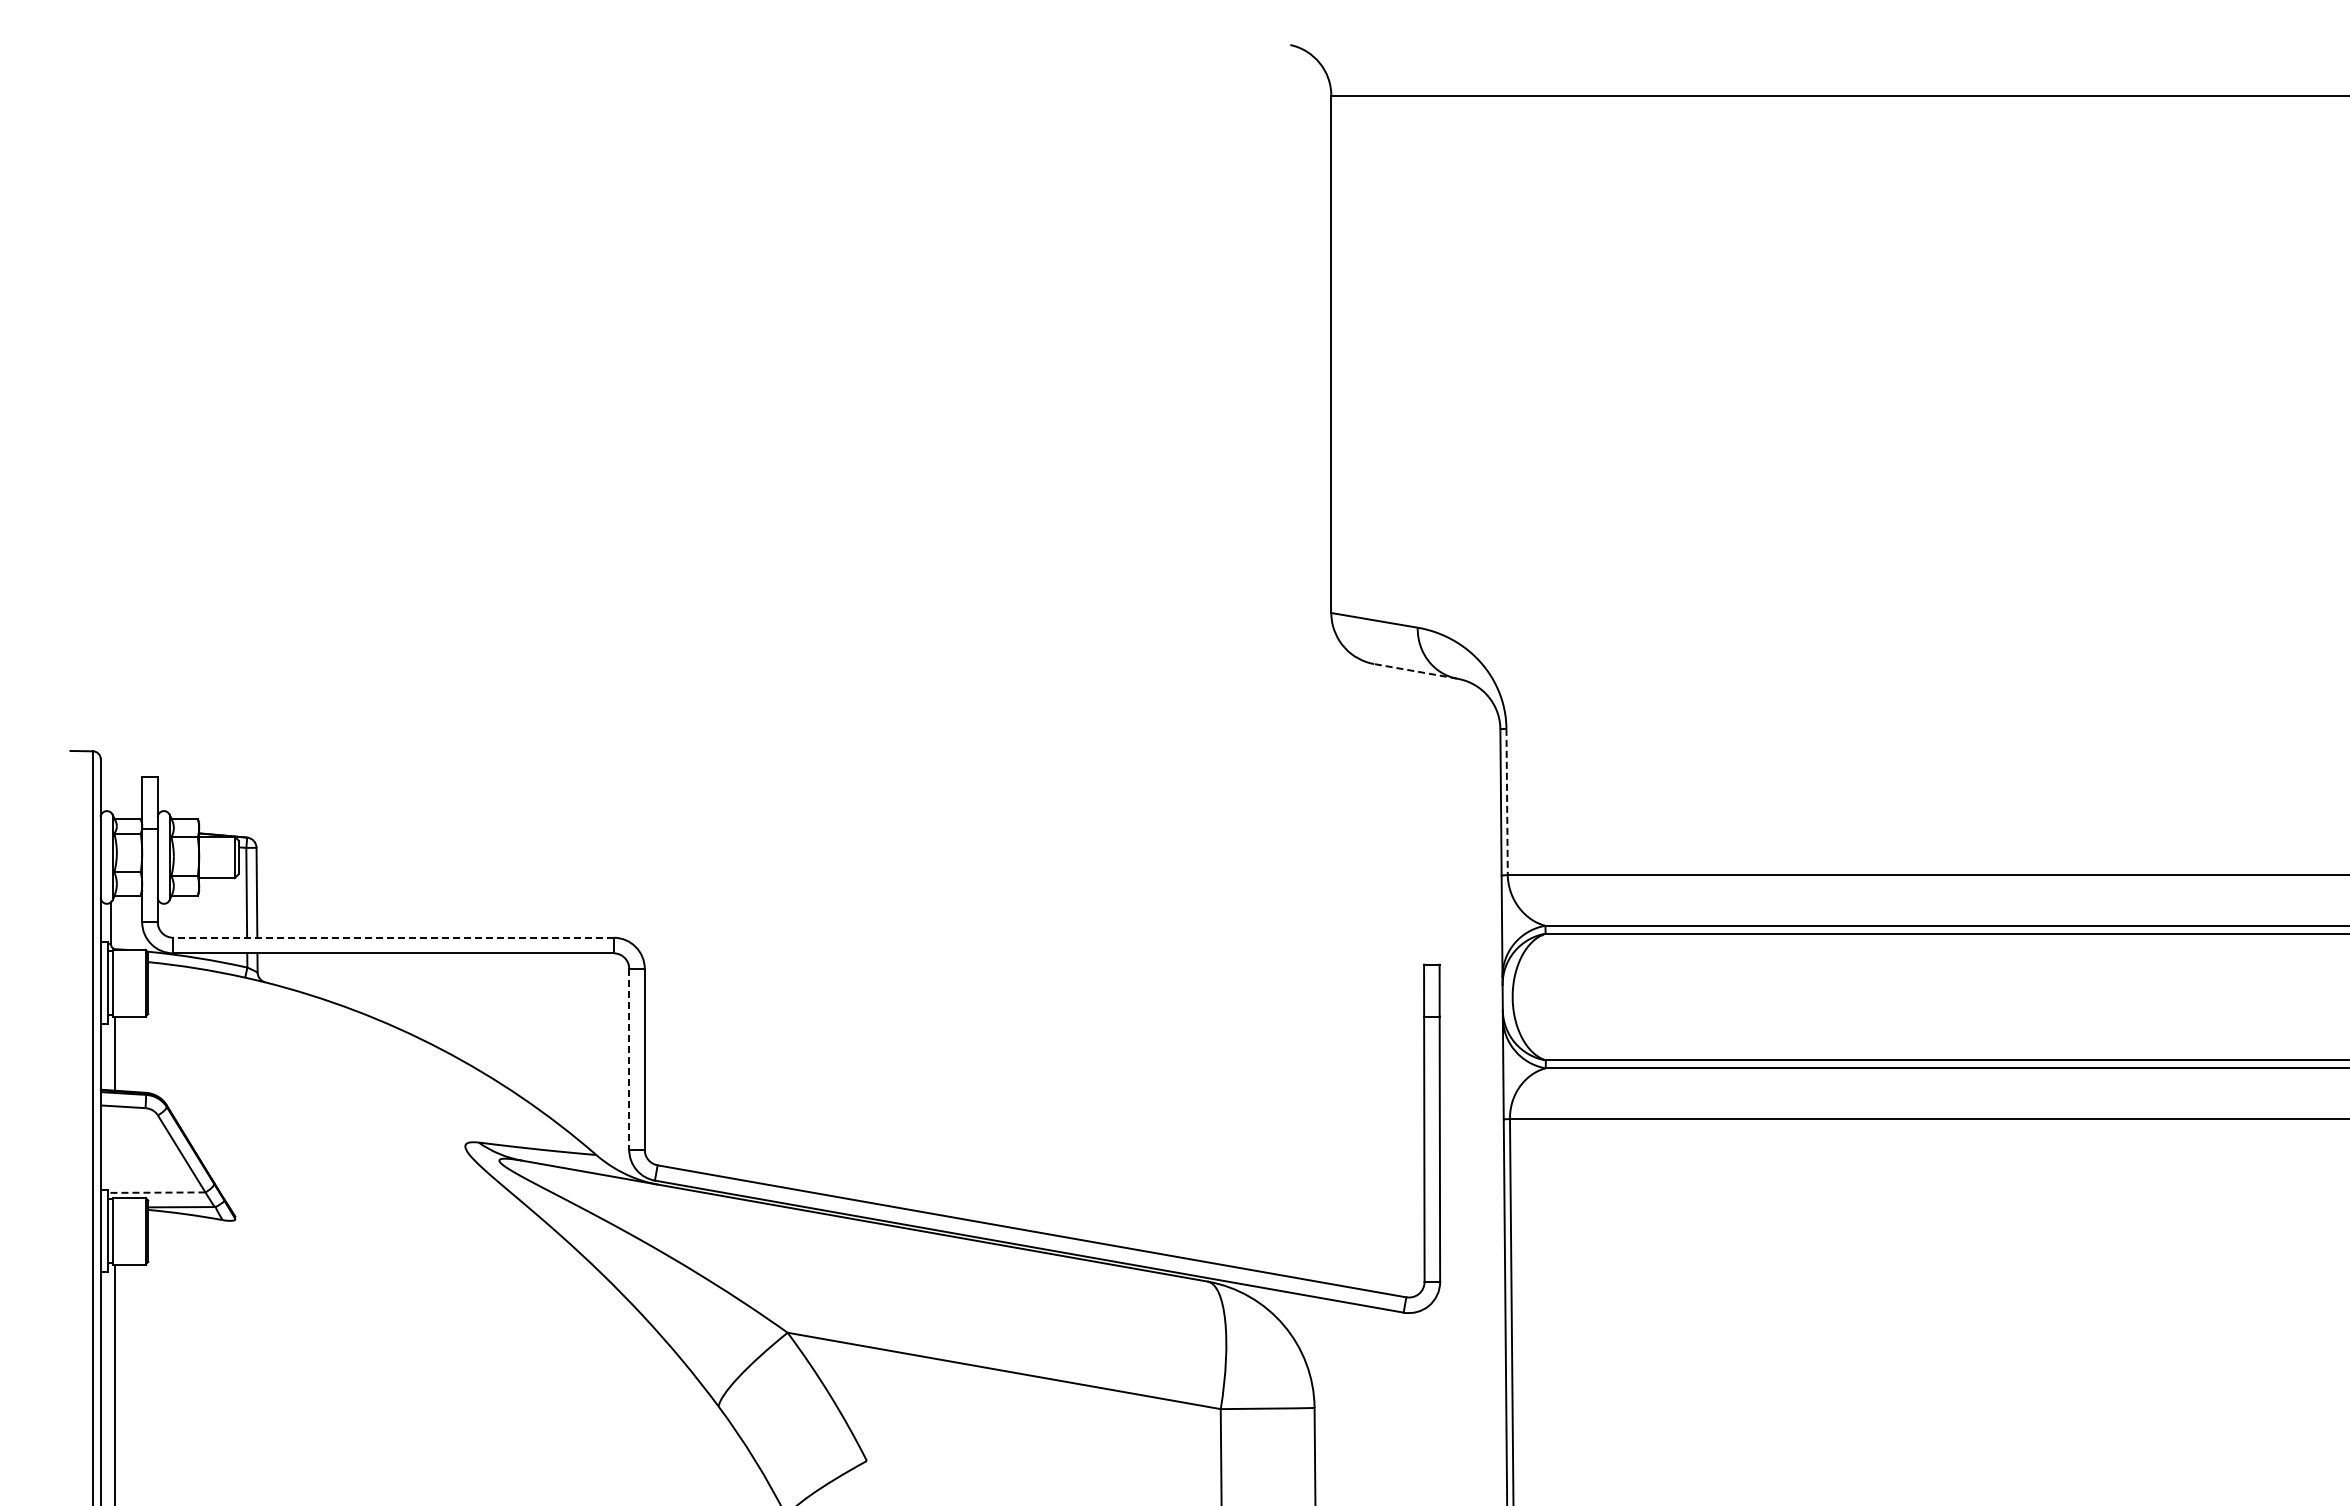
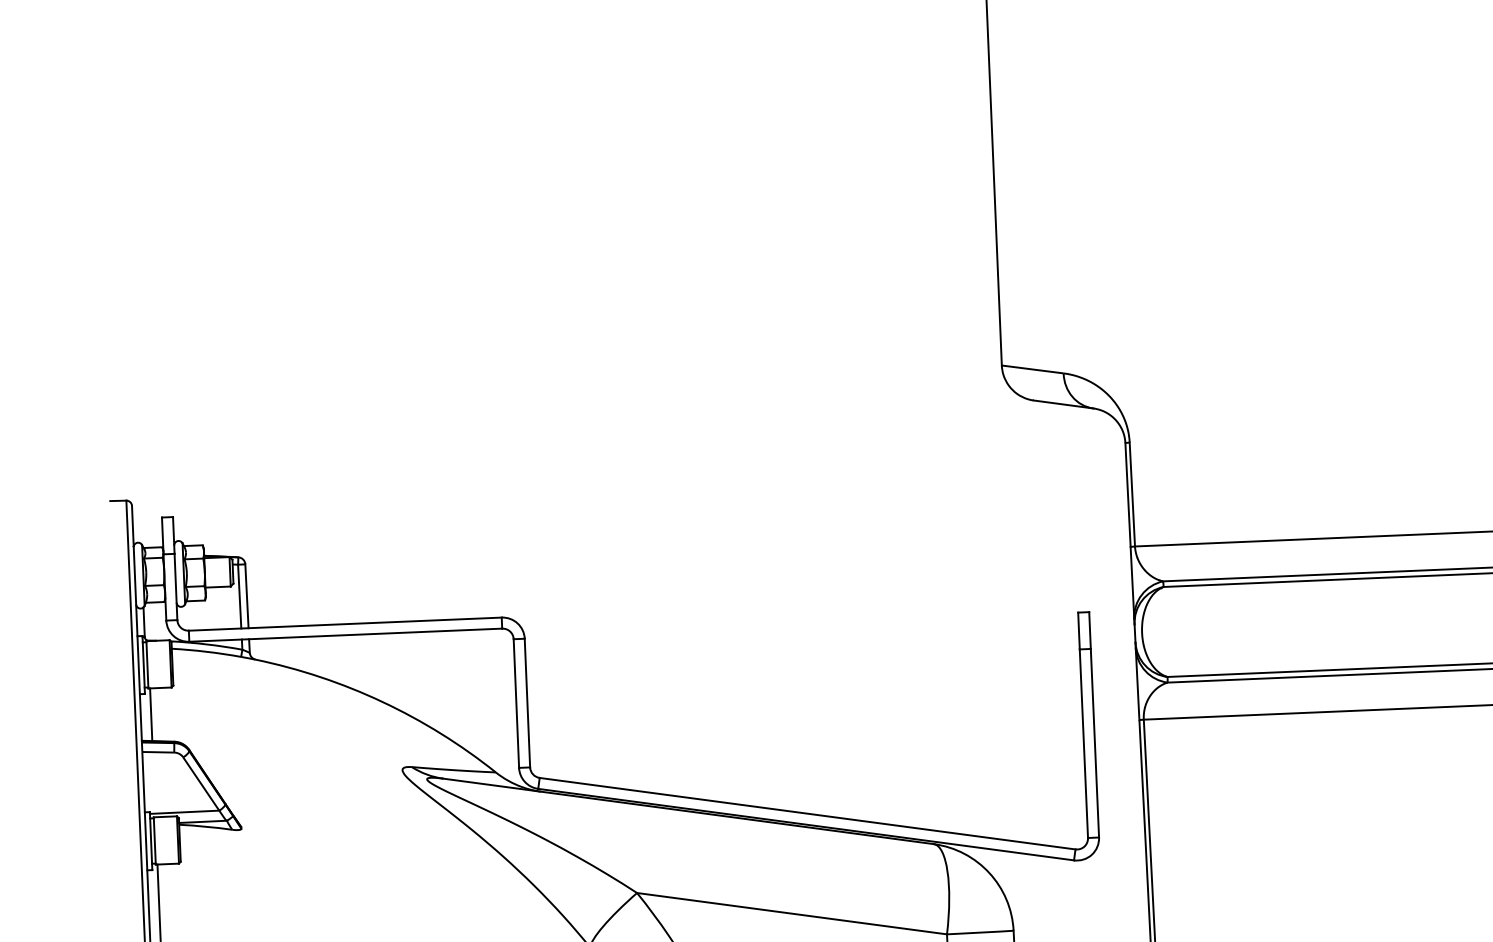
line: (1415, 671) -> (1063, 404), dashed -> solid
line: (1507, 802) -> (1132, 494), dashed -> solid
line: (393, 937) -> (345, 623), dashed -> solid
line: (629, 1059) -> (516, 703), dashed -> solid
line: (156, 1192) -> (184, 812), dashed -> solid

